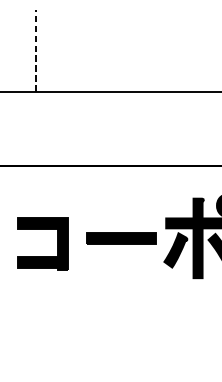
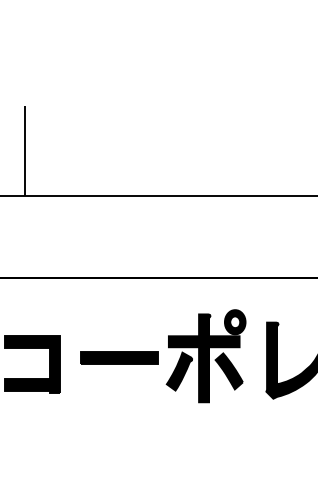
line: (36, 50) -> (25, 150), dashed -> solid

